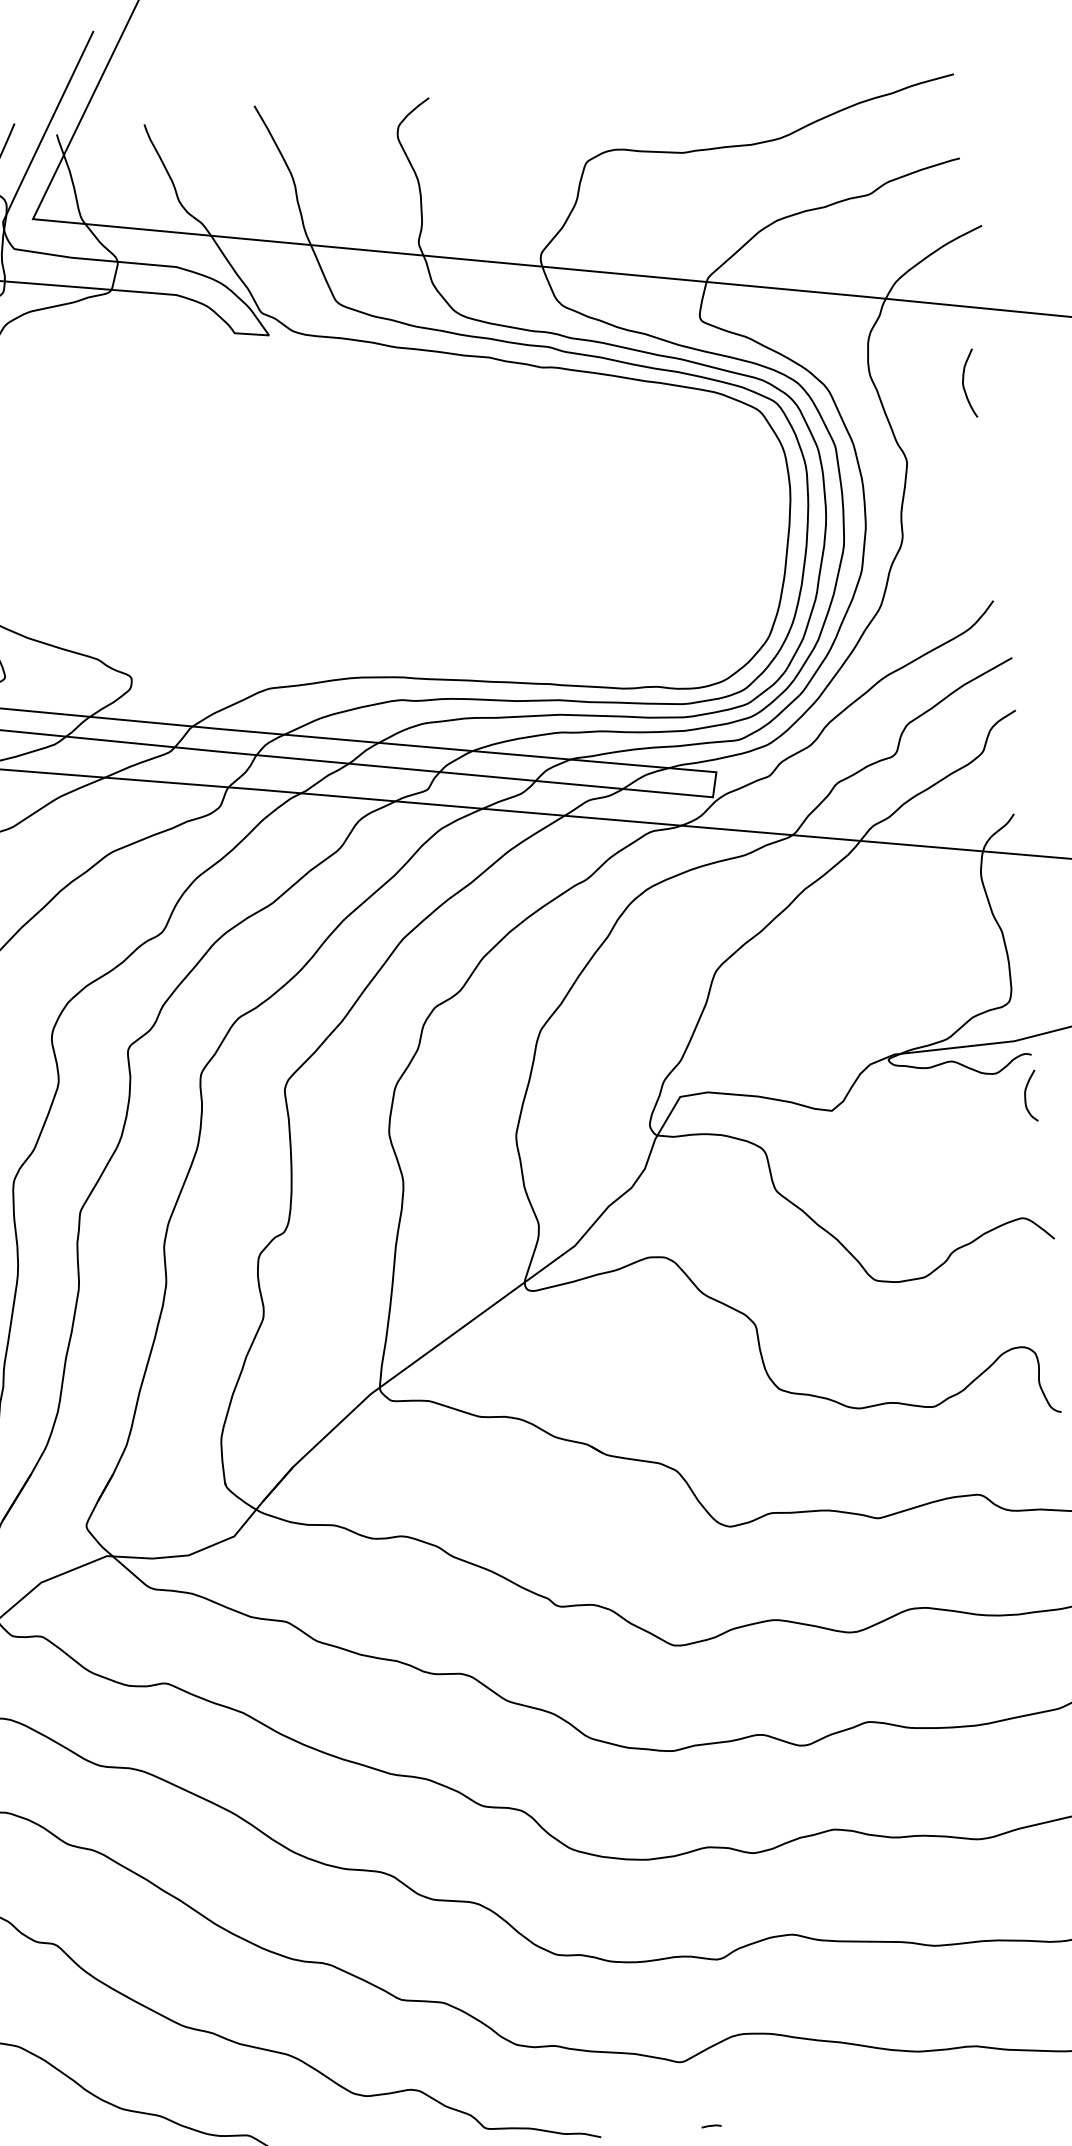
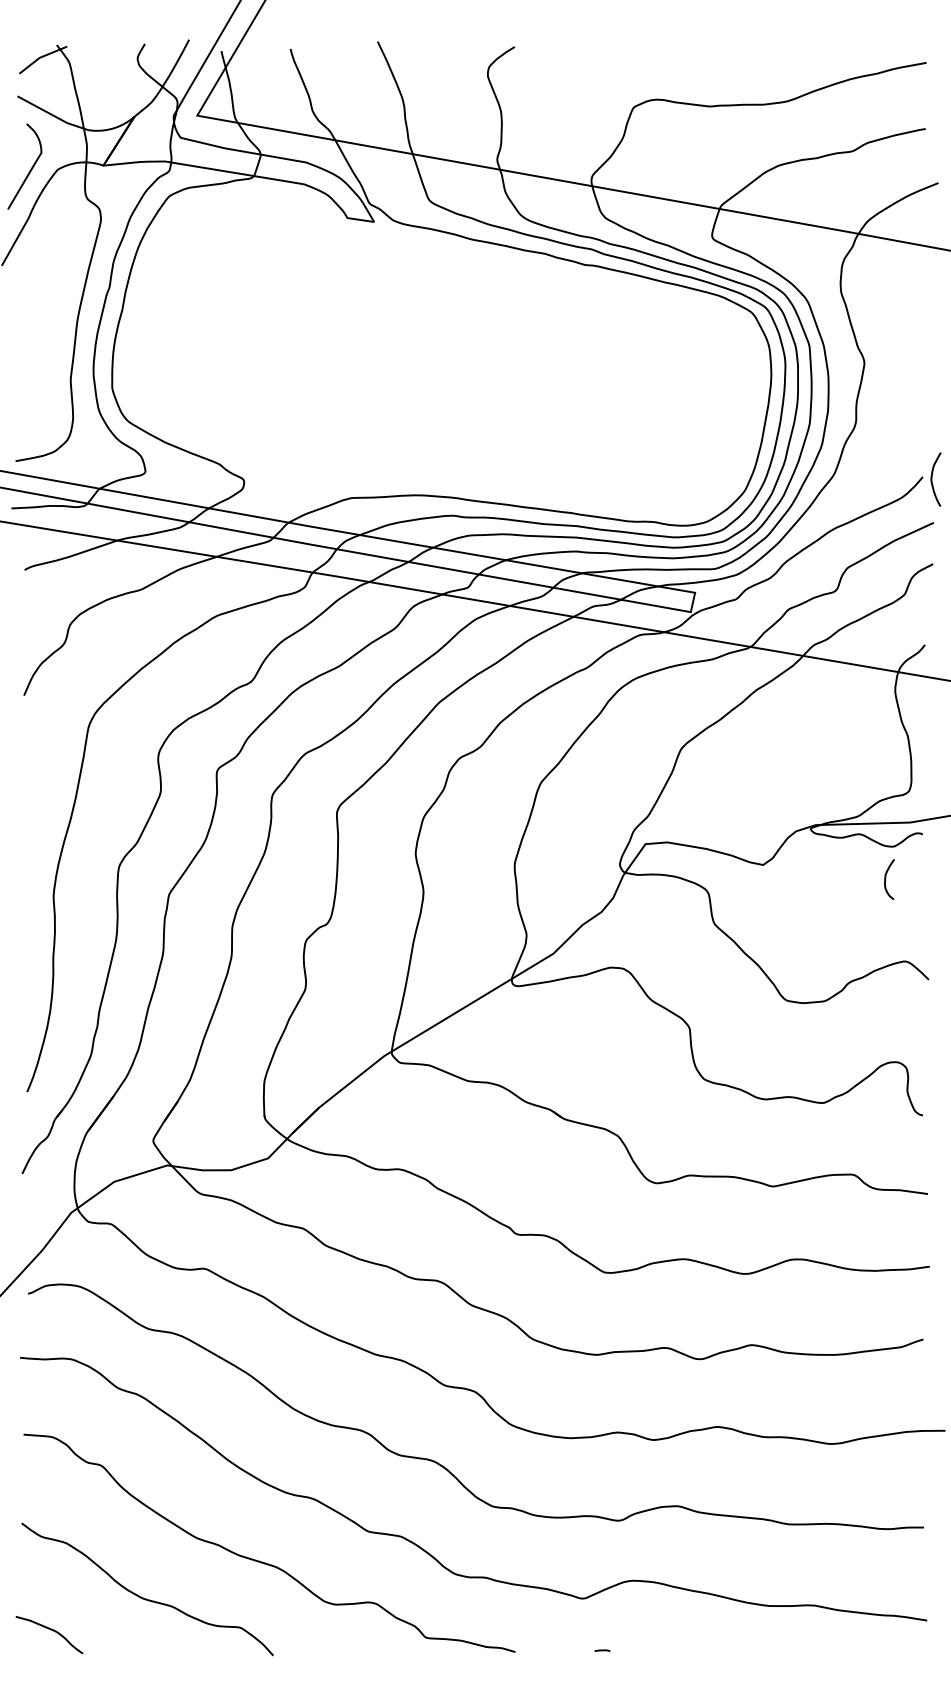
curve: (964, 383) -> (932, 479), moved
curve: (1026, 1095) -> (886, 878), moved

